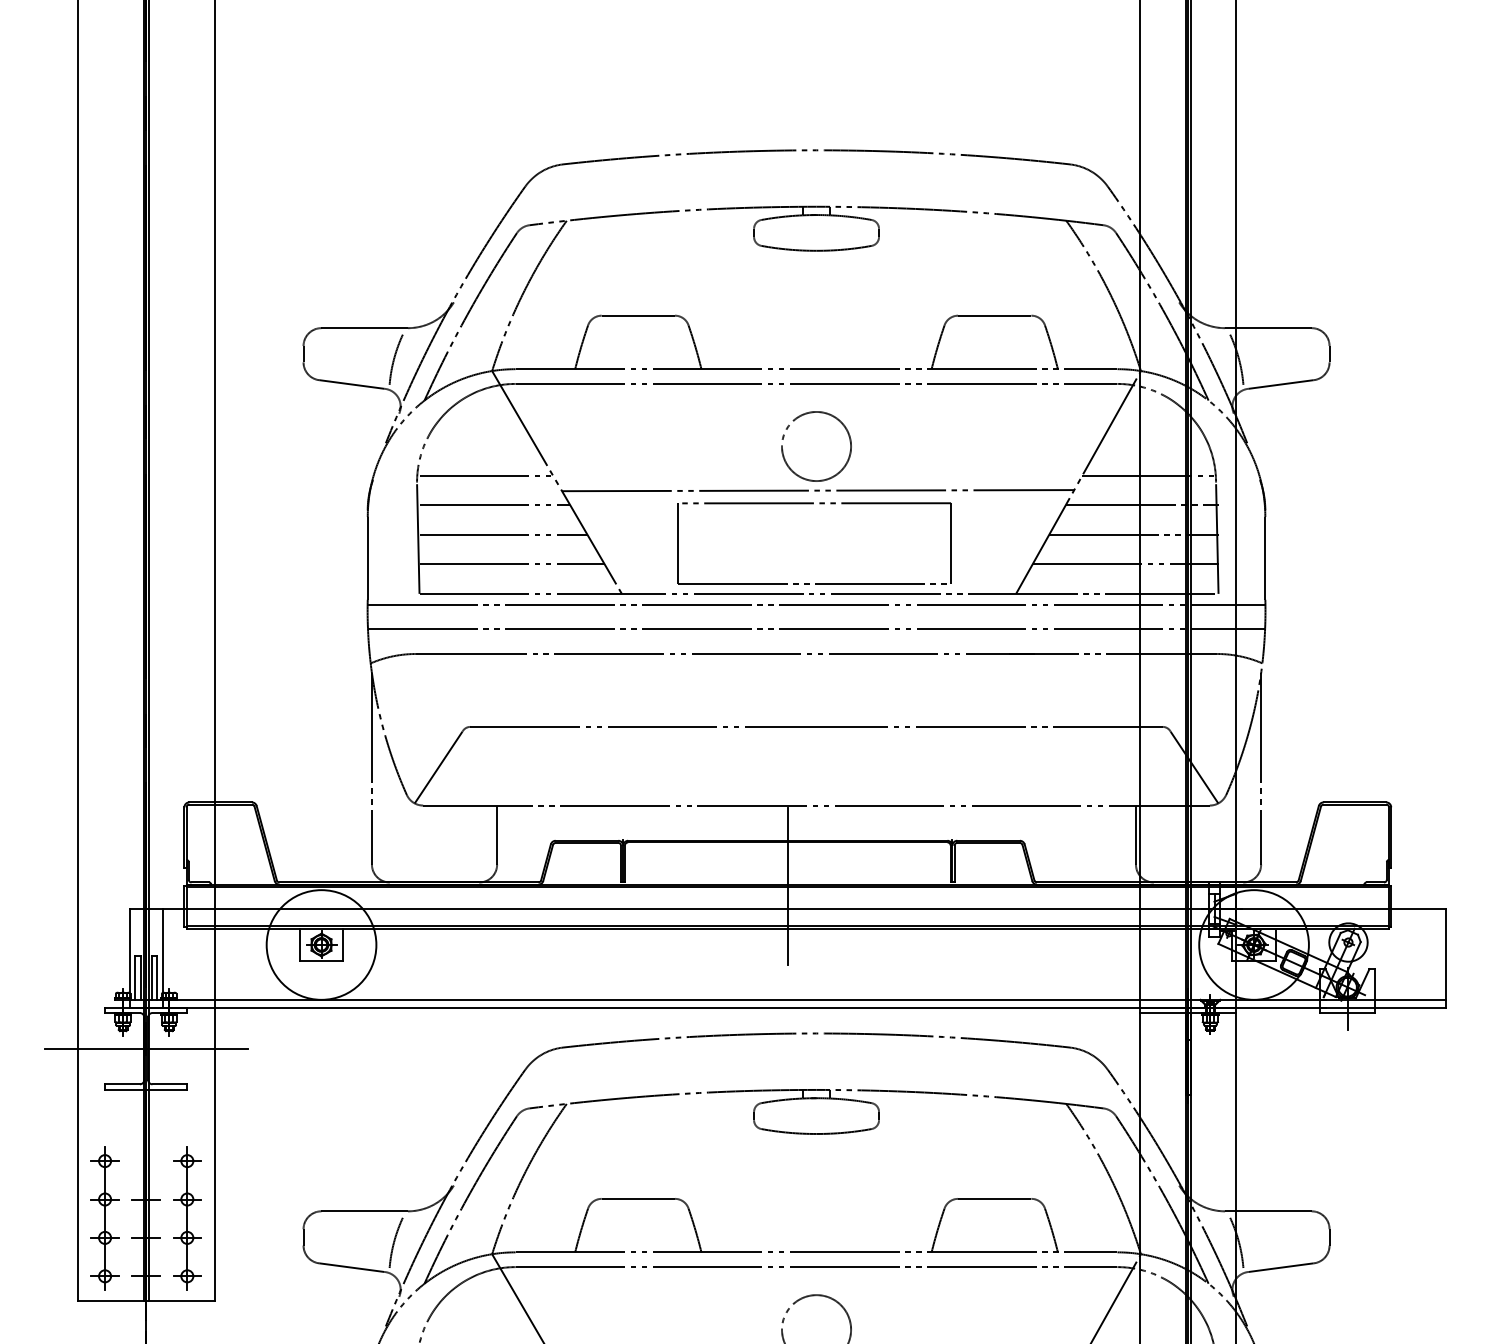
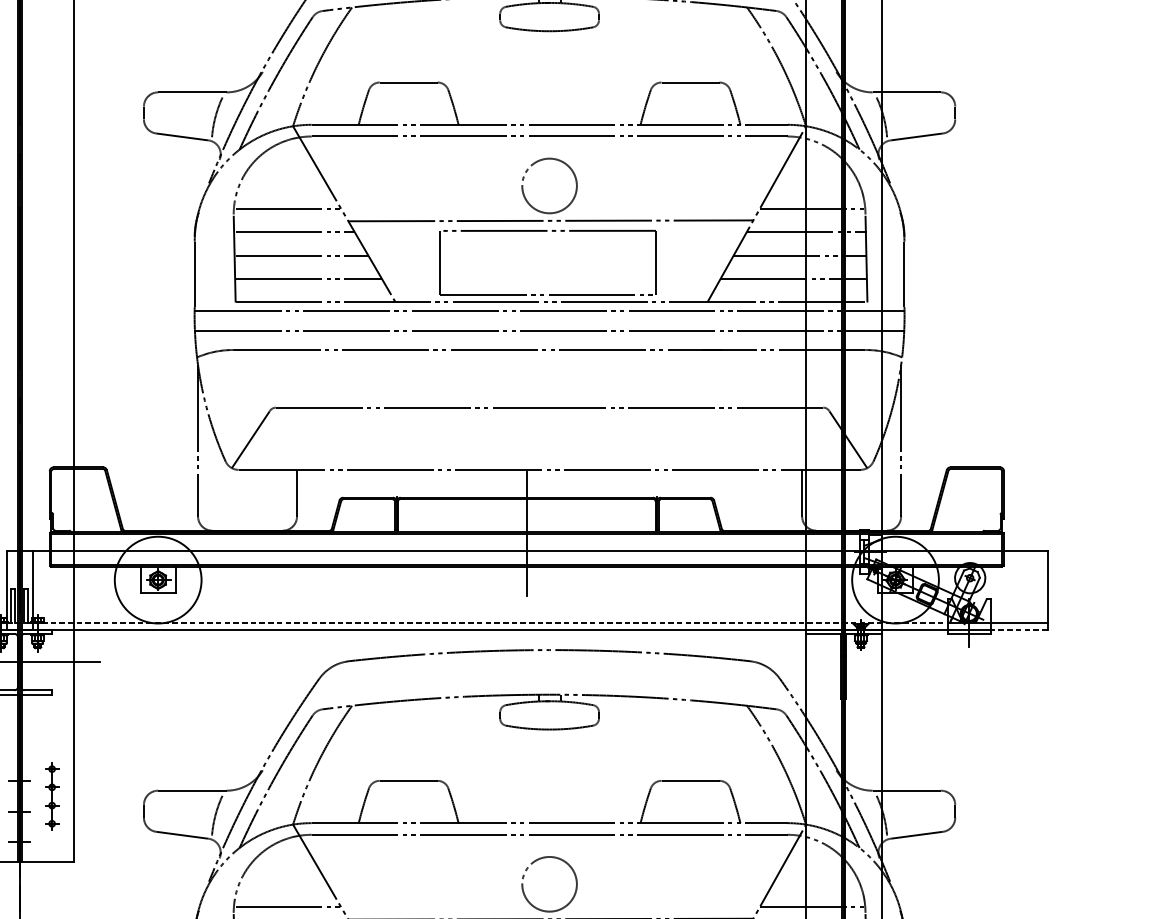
line: (727, 999) -> (479, 623), solid -> dashed
line: (1410, 1007) -> (1019, 629), solid -> dashed
part: (187, 1218) -> (52, 796), size x0.6

